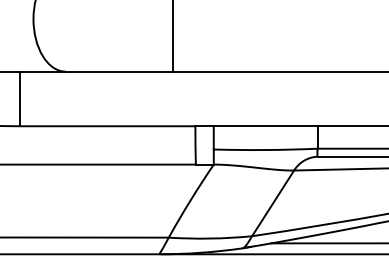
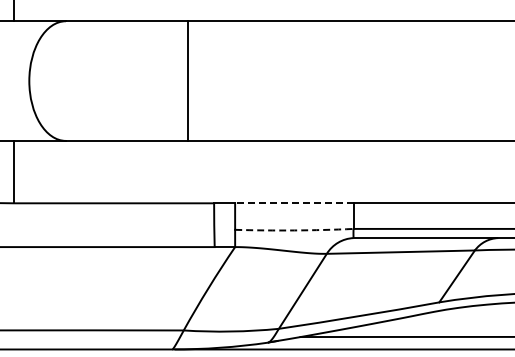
line: (264, 126) -> (293, 203), solid -> dashed
arc: (265, 150) -> (294, 230), solid -> dashed

